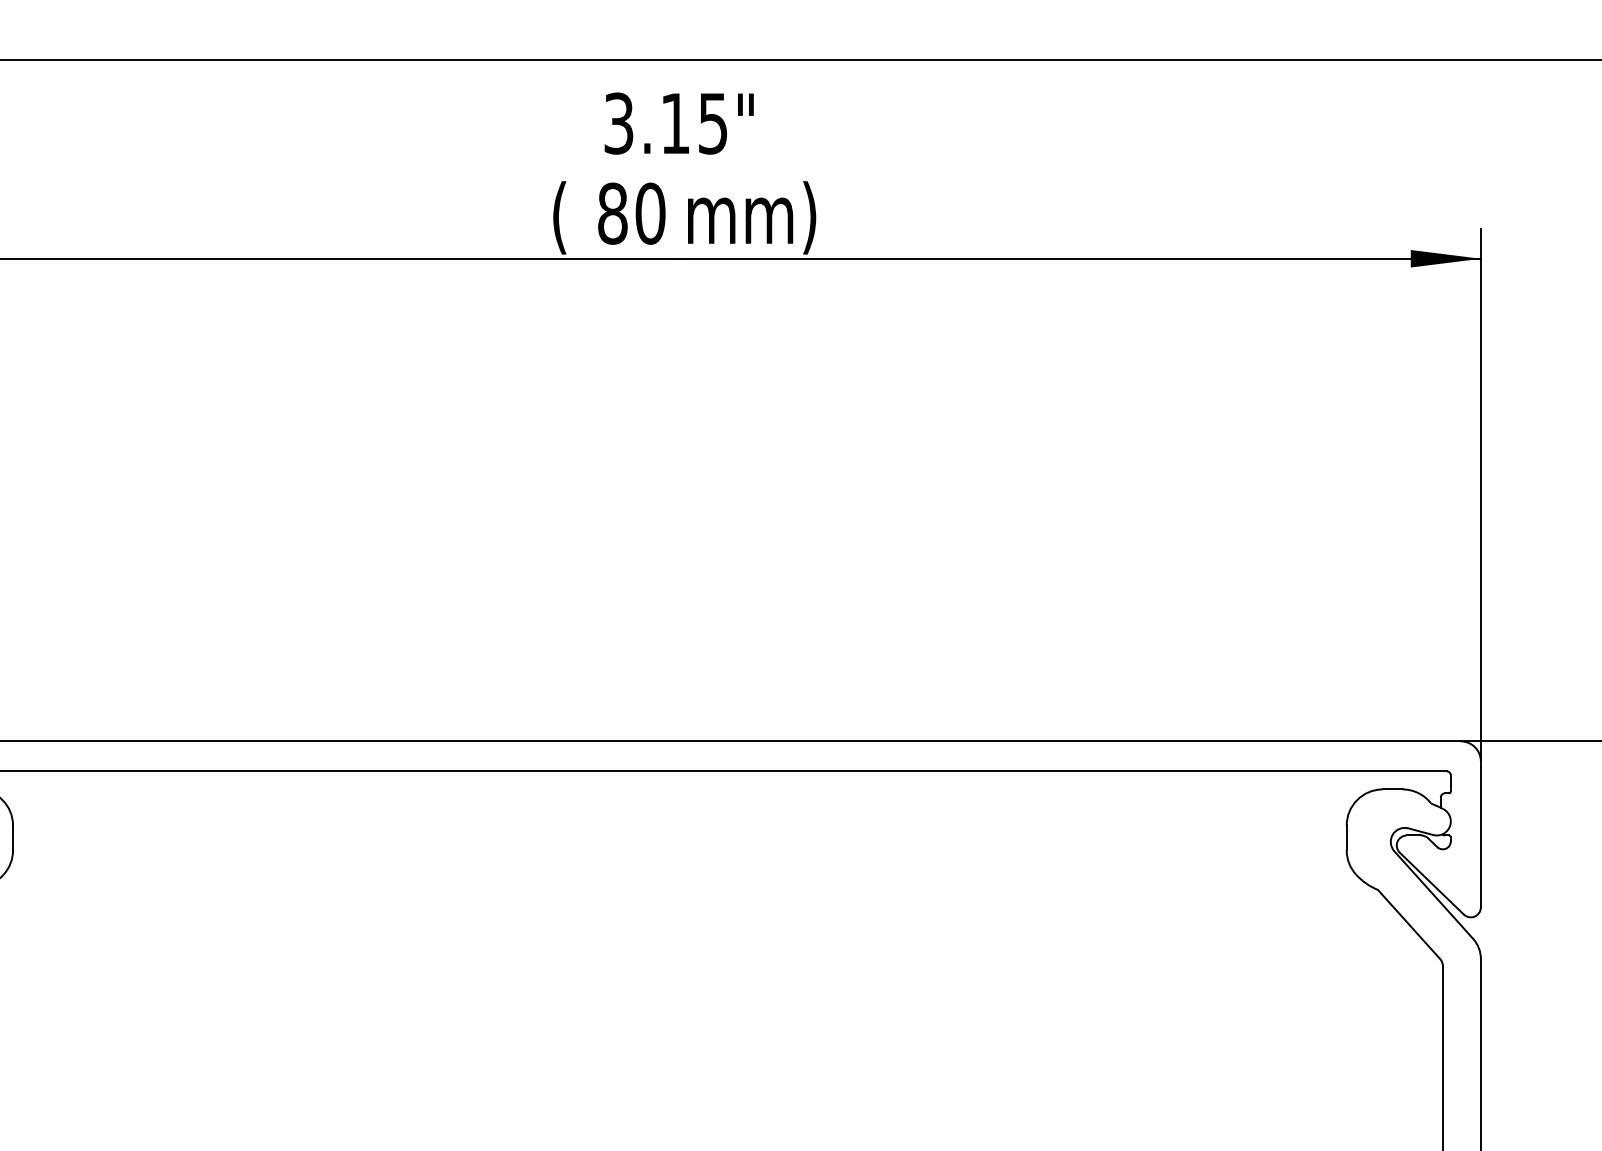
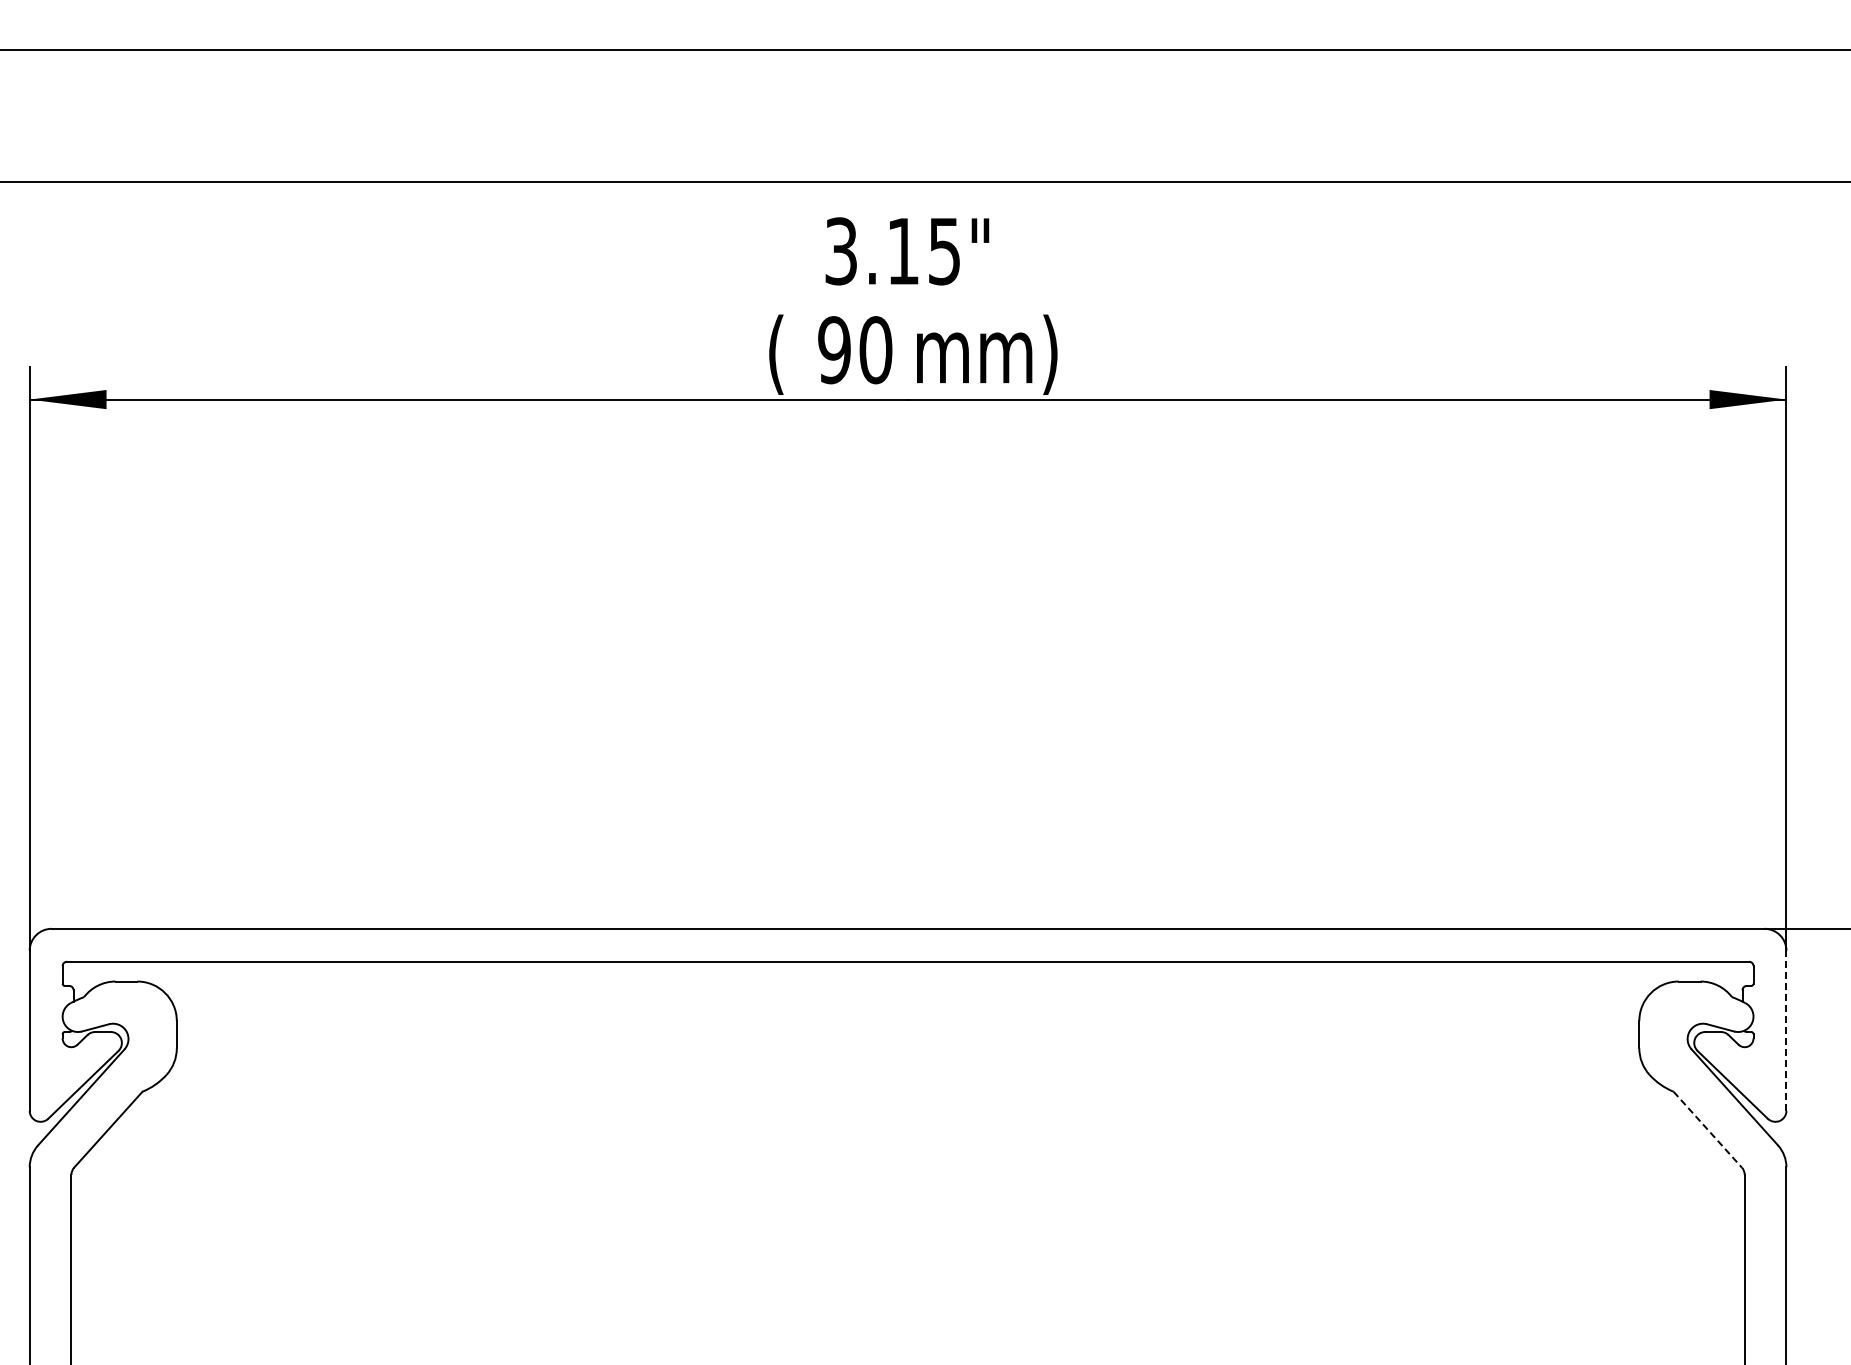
text: (612, 214) -> (834, 350), 80 -> 90
line: (1480, 834) -> (1786, 1030), solid -> dashed
line: (1409, 925) -> (1708, 1130), solid -> dashed

